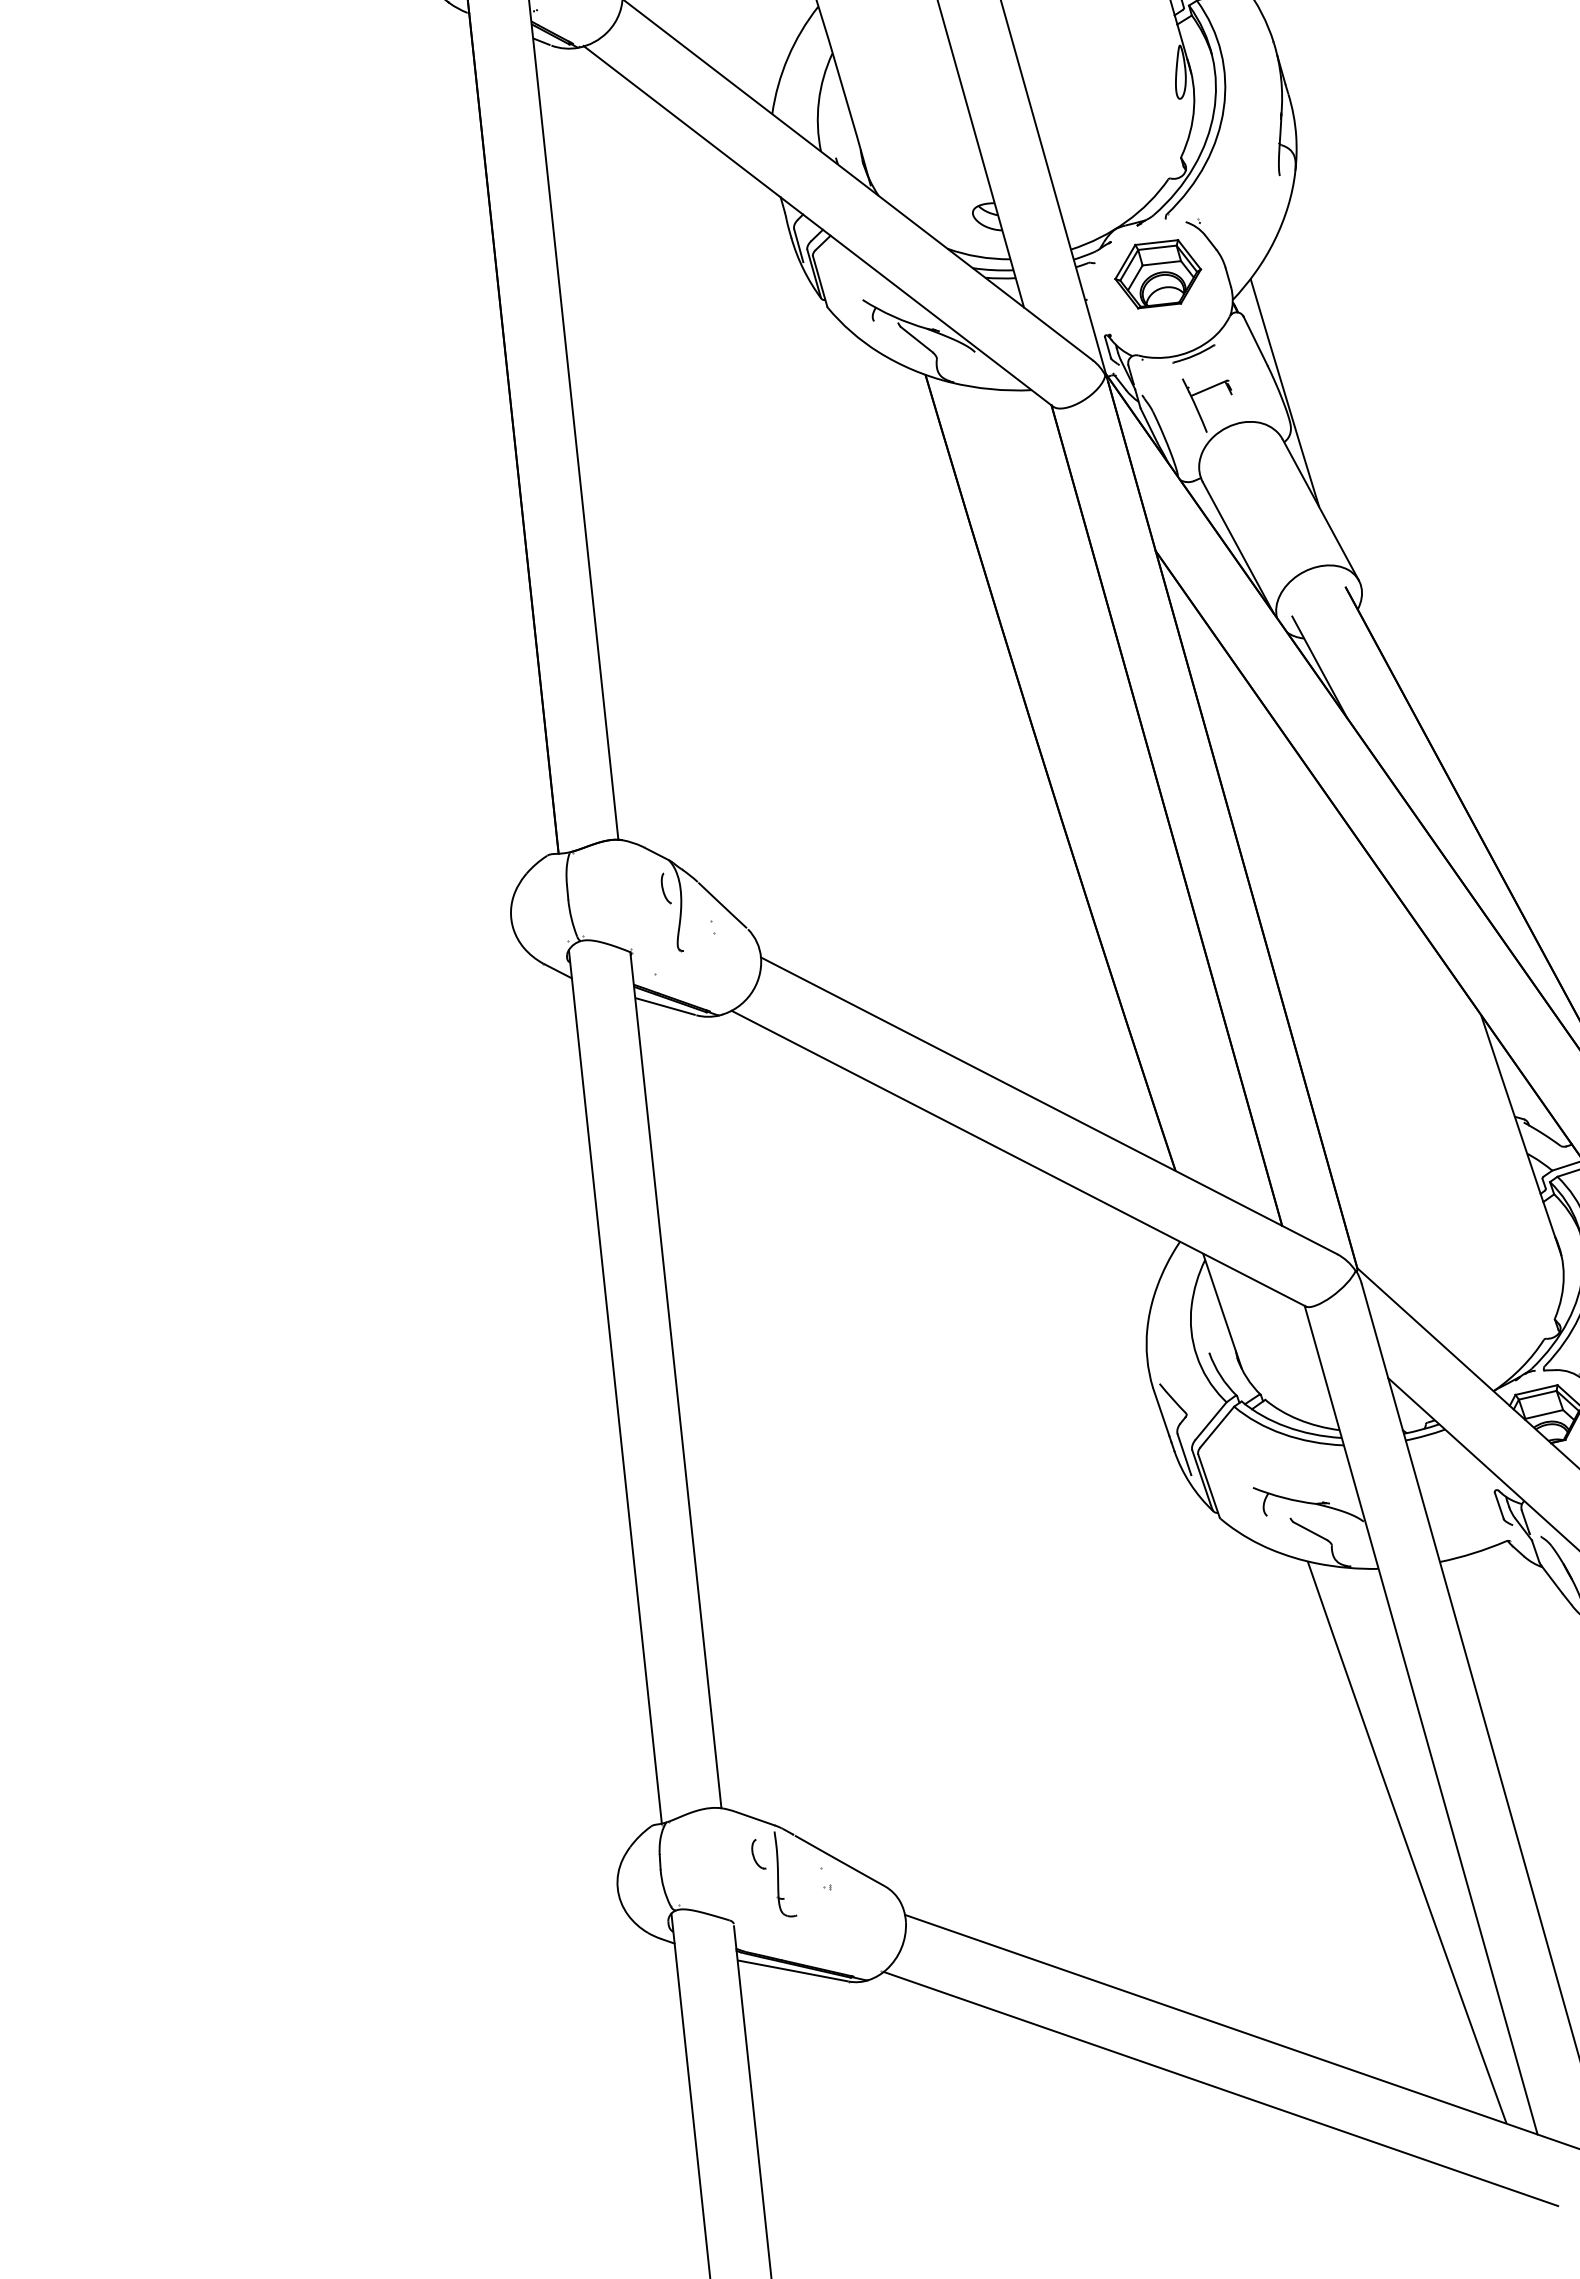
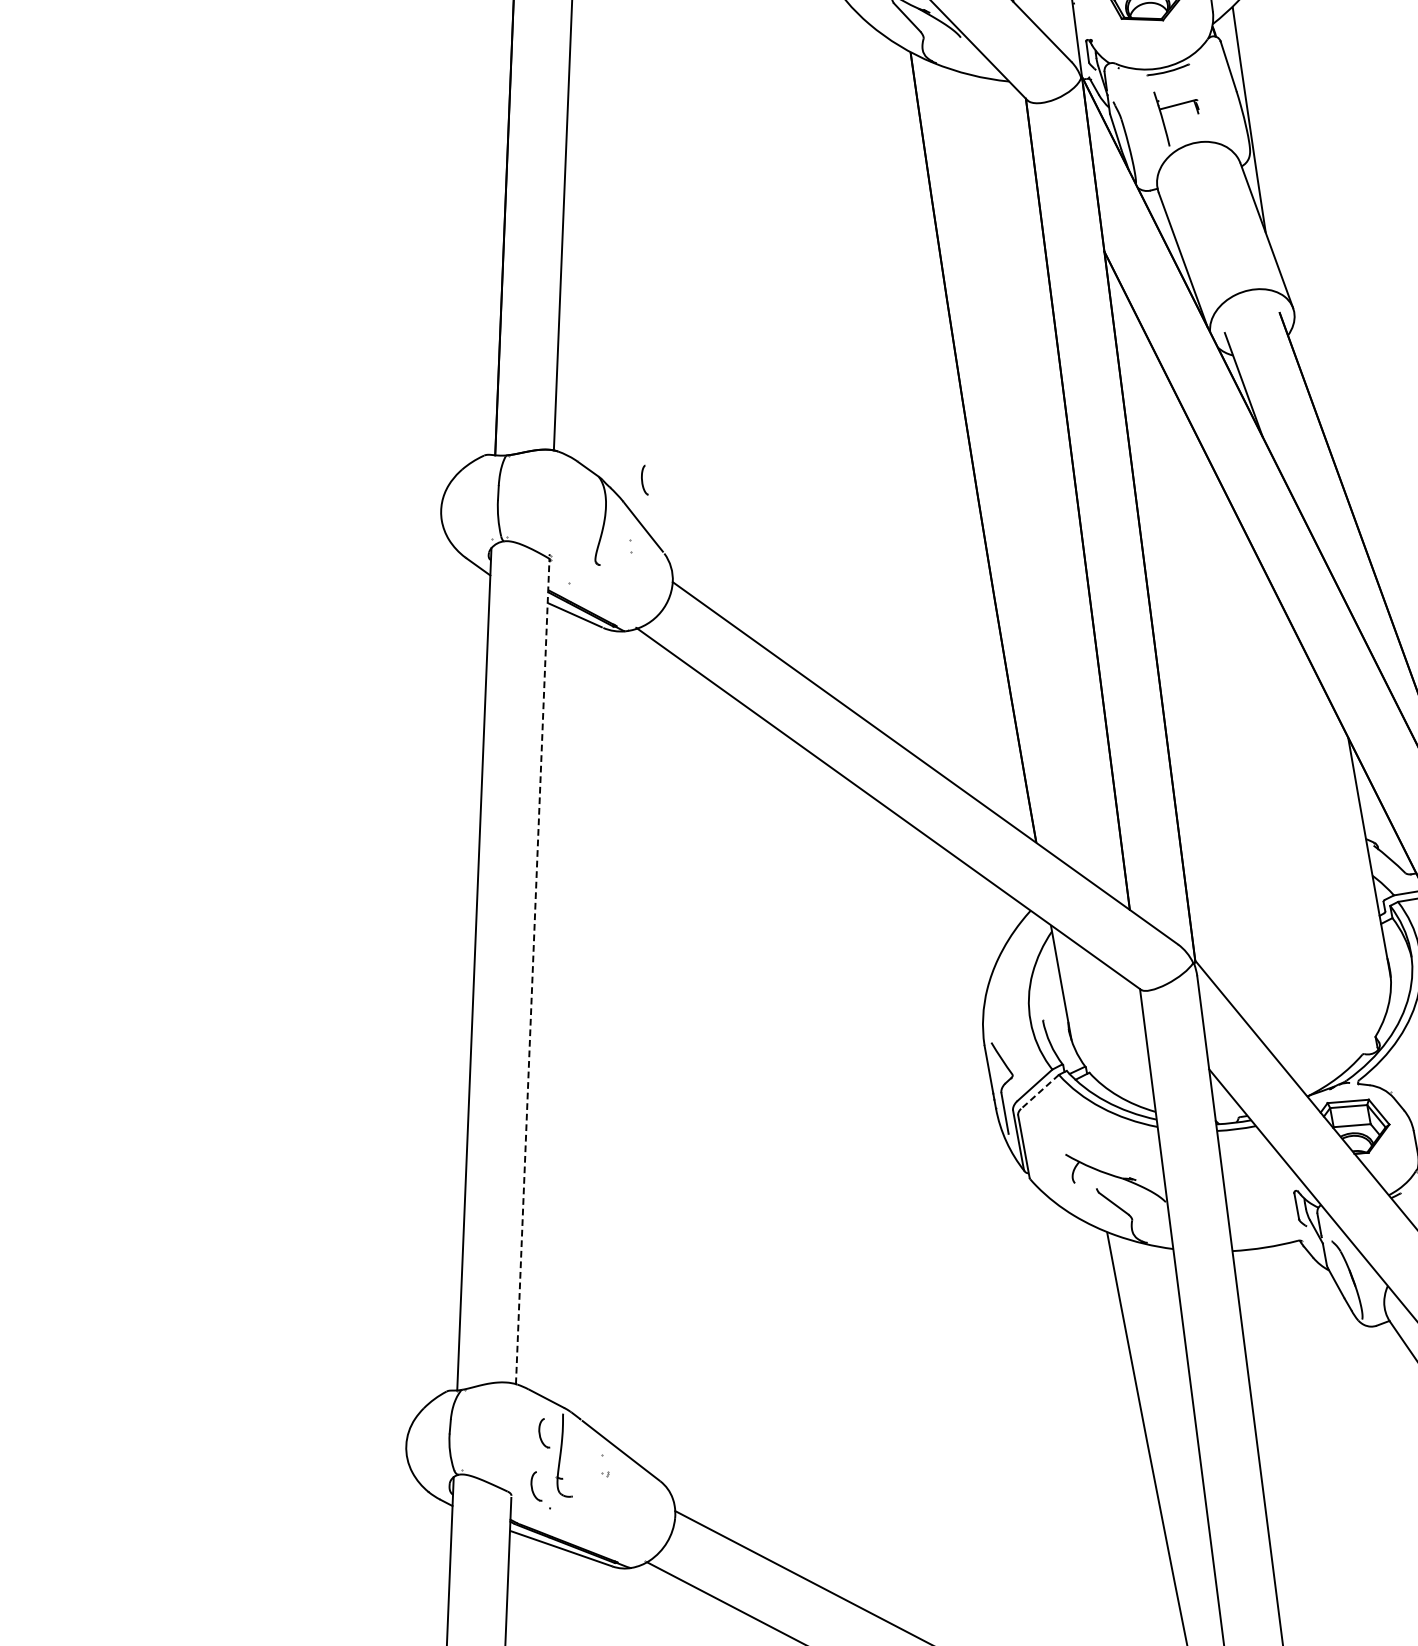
part: (665, 888) -> (644, 480), moved
line: (675, 1379) -> (532, 970), solid -> dashed
line: (1216, 1427) -> (1039, 1092), solid -> dashed
part: (758, 1910) -> (536, 1486), added

